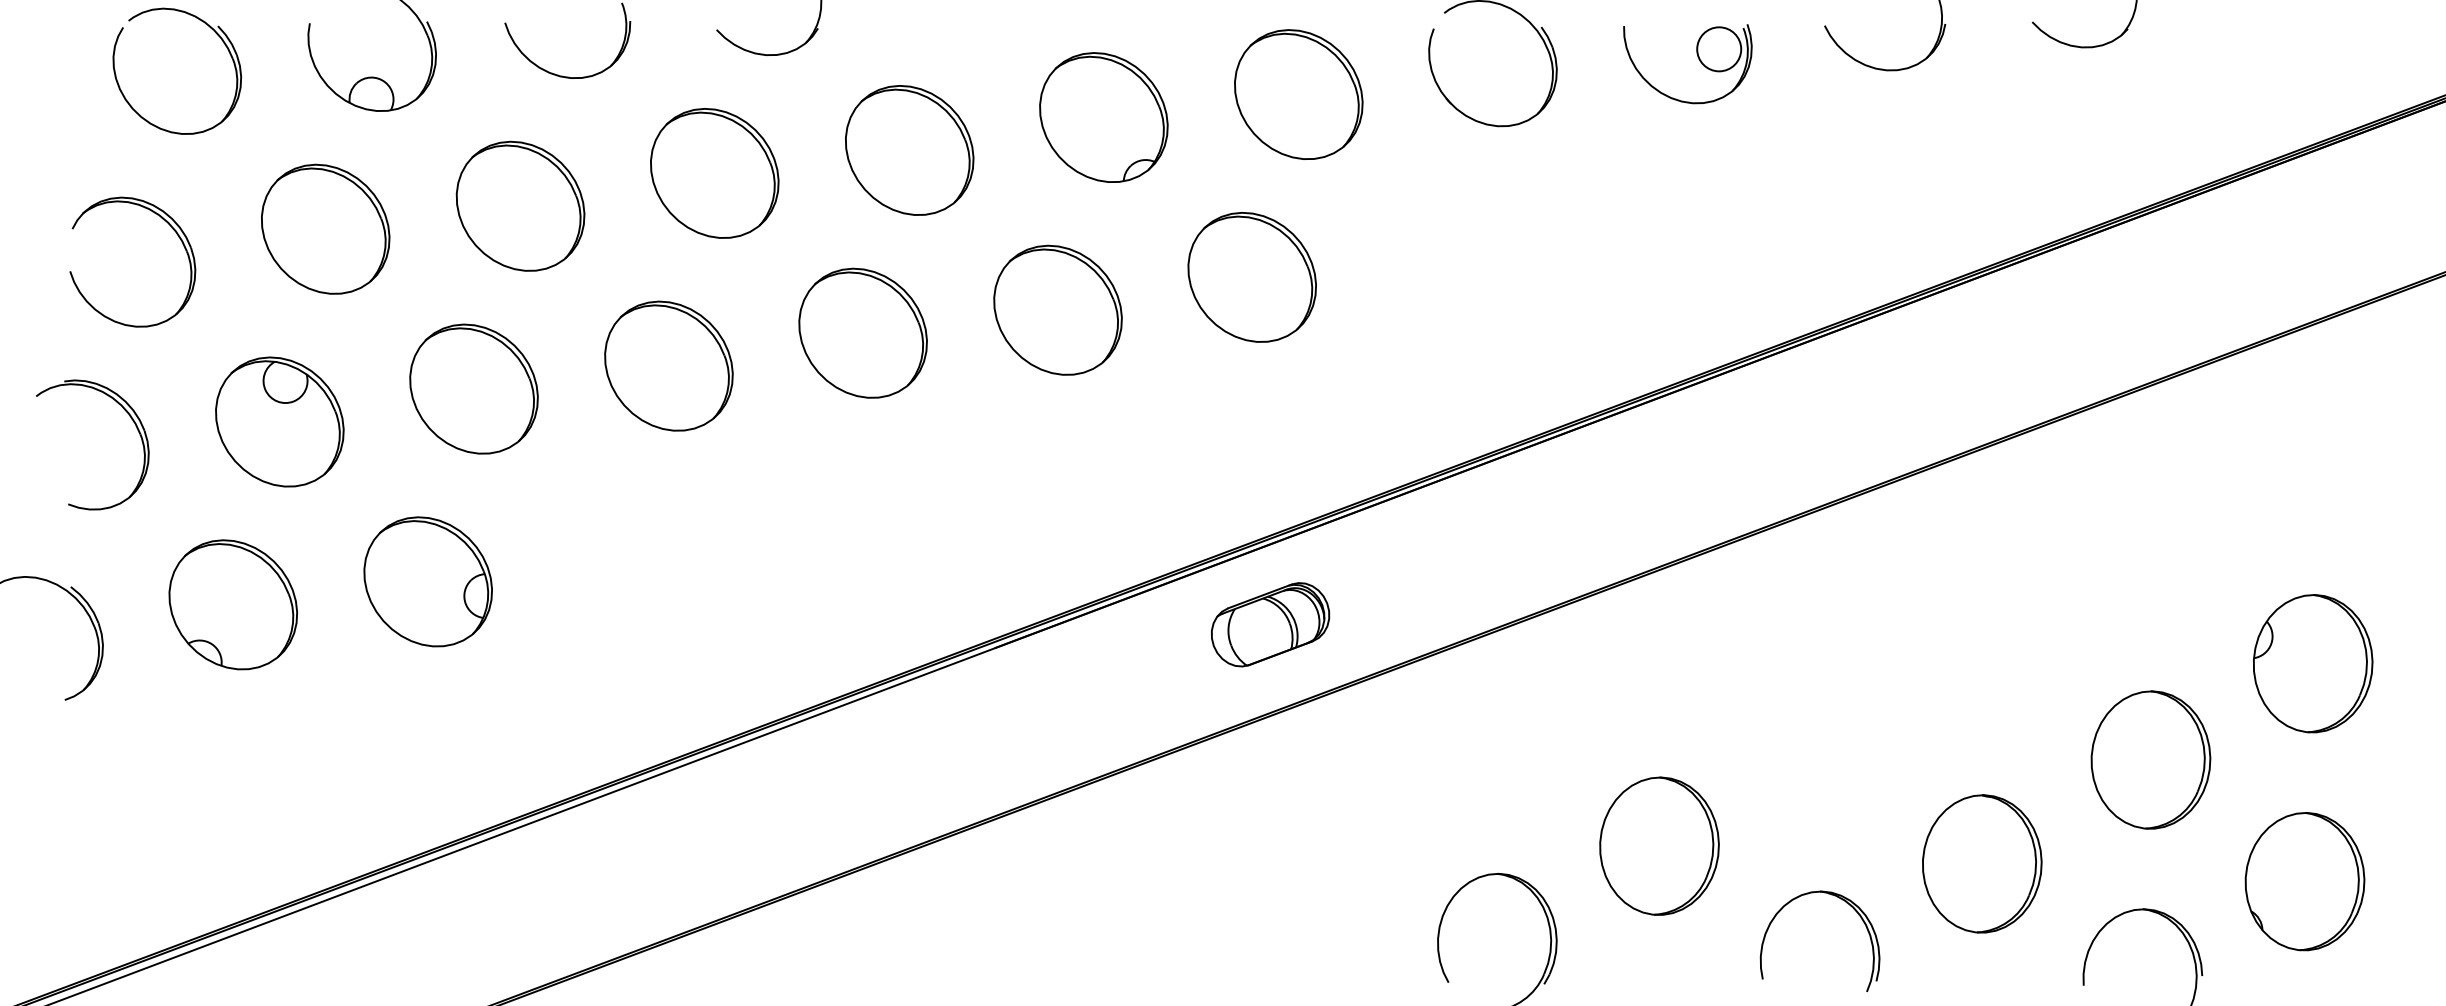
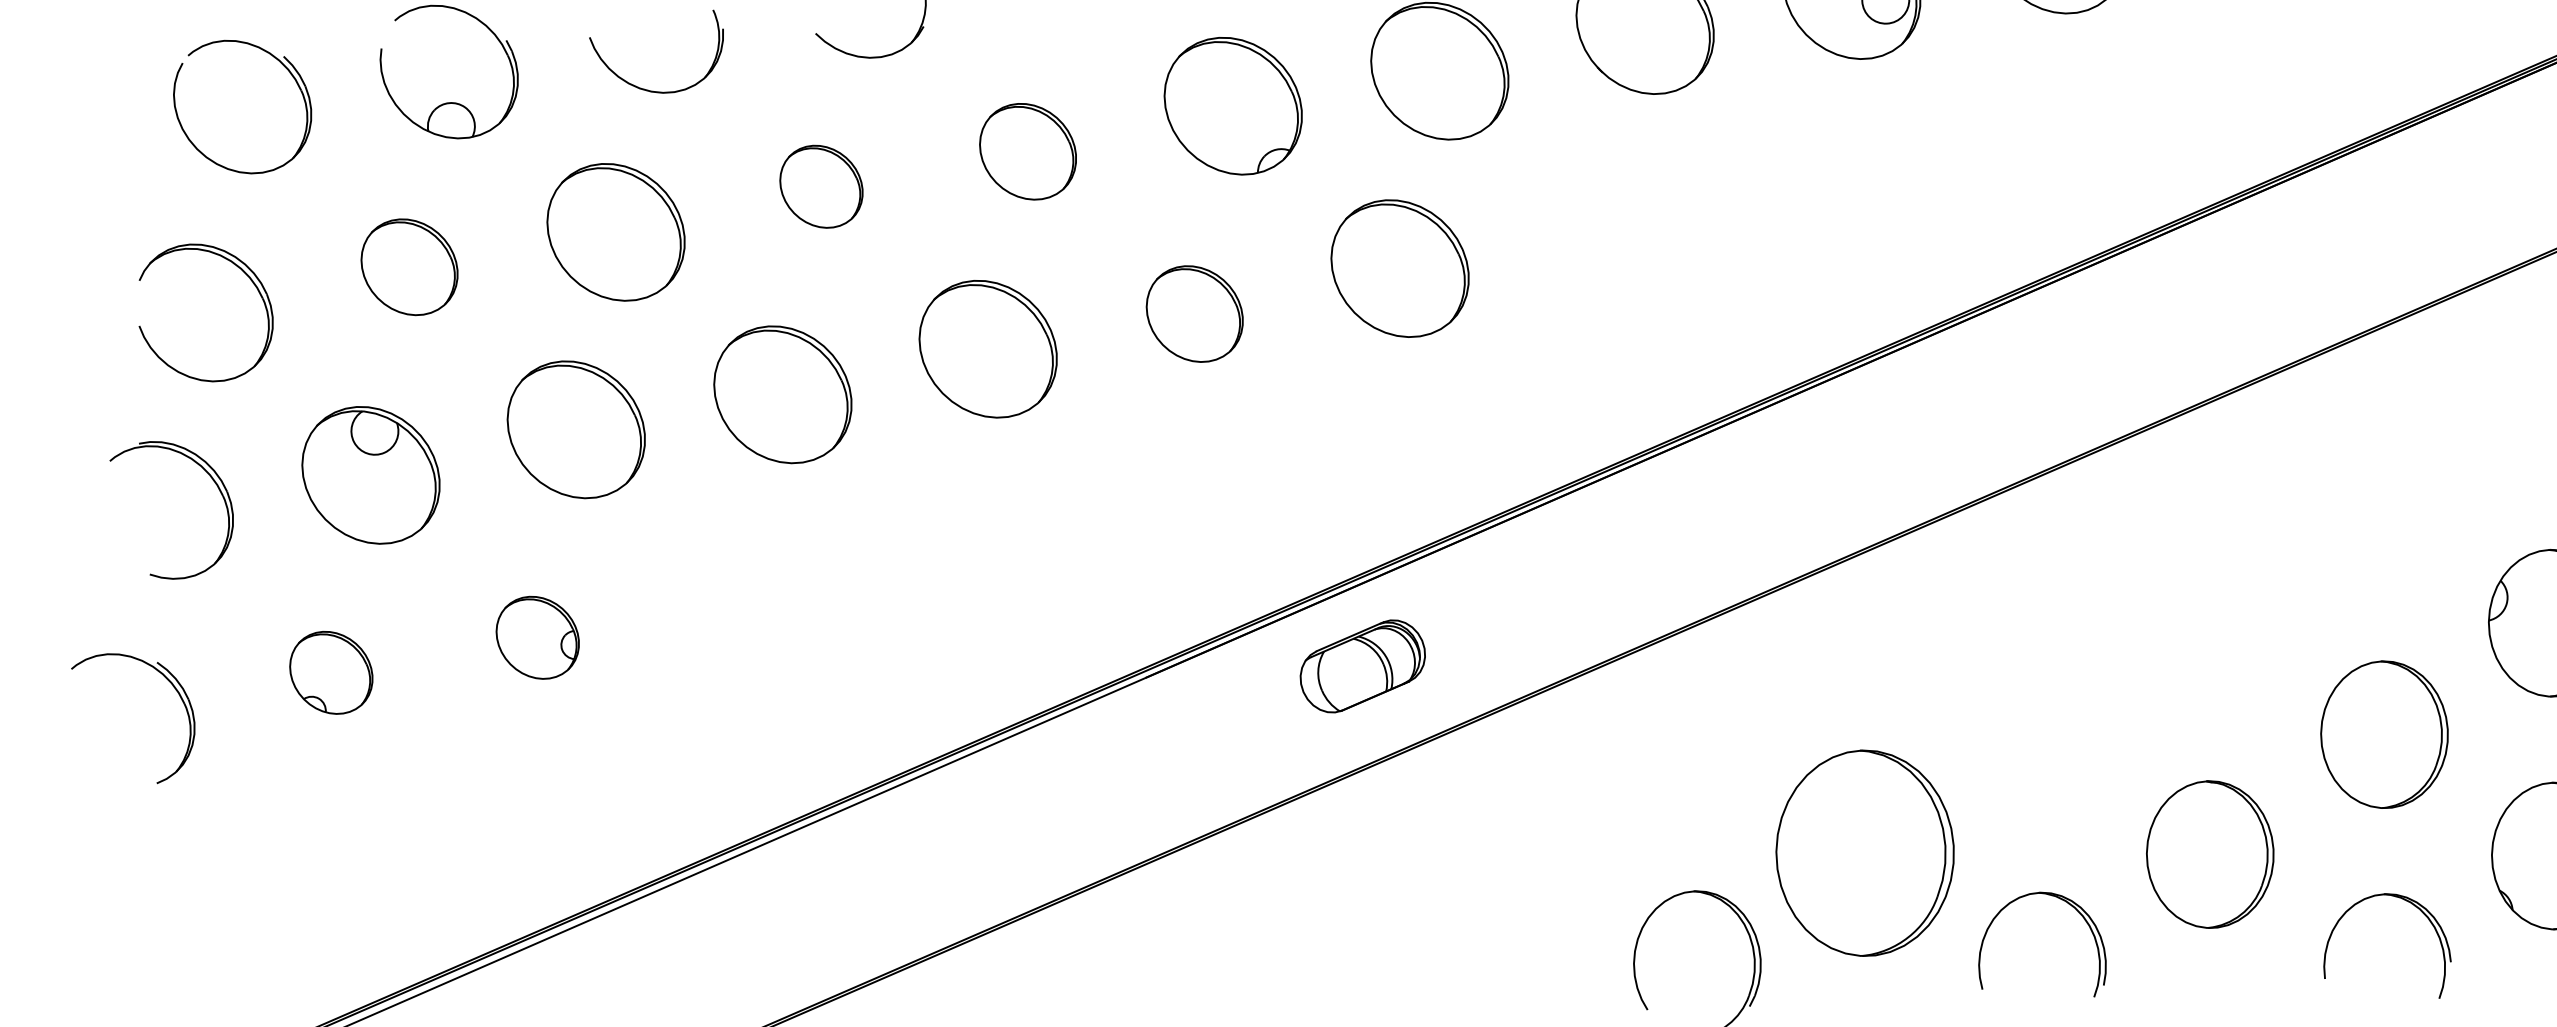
part: (909, 150) -> (1027, 151), size x0.7
part: (714, 173) -> (821, 186), size x0.6
part: (325, 228) -> (409, 266), size x0.7
part: (1057, 309) -> (1194, 313), size x0.7
part: (427, 581) -> (537, 637), size x0.6
part: (233, 604) -> (331, 672), size x0.6
part: (1270, 624) -> (1362, 666), moved
part: (1659, 845) -> (1865, 852), size x1.4

